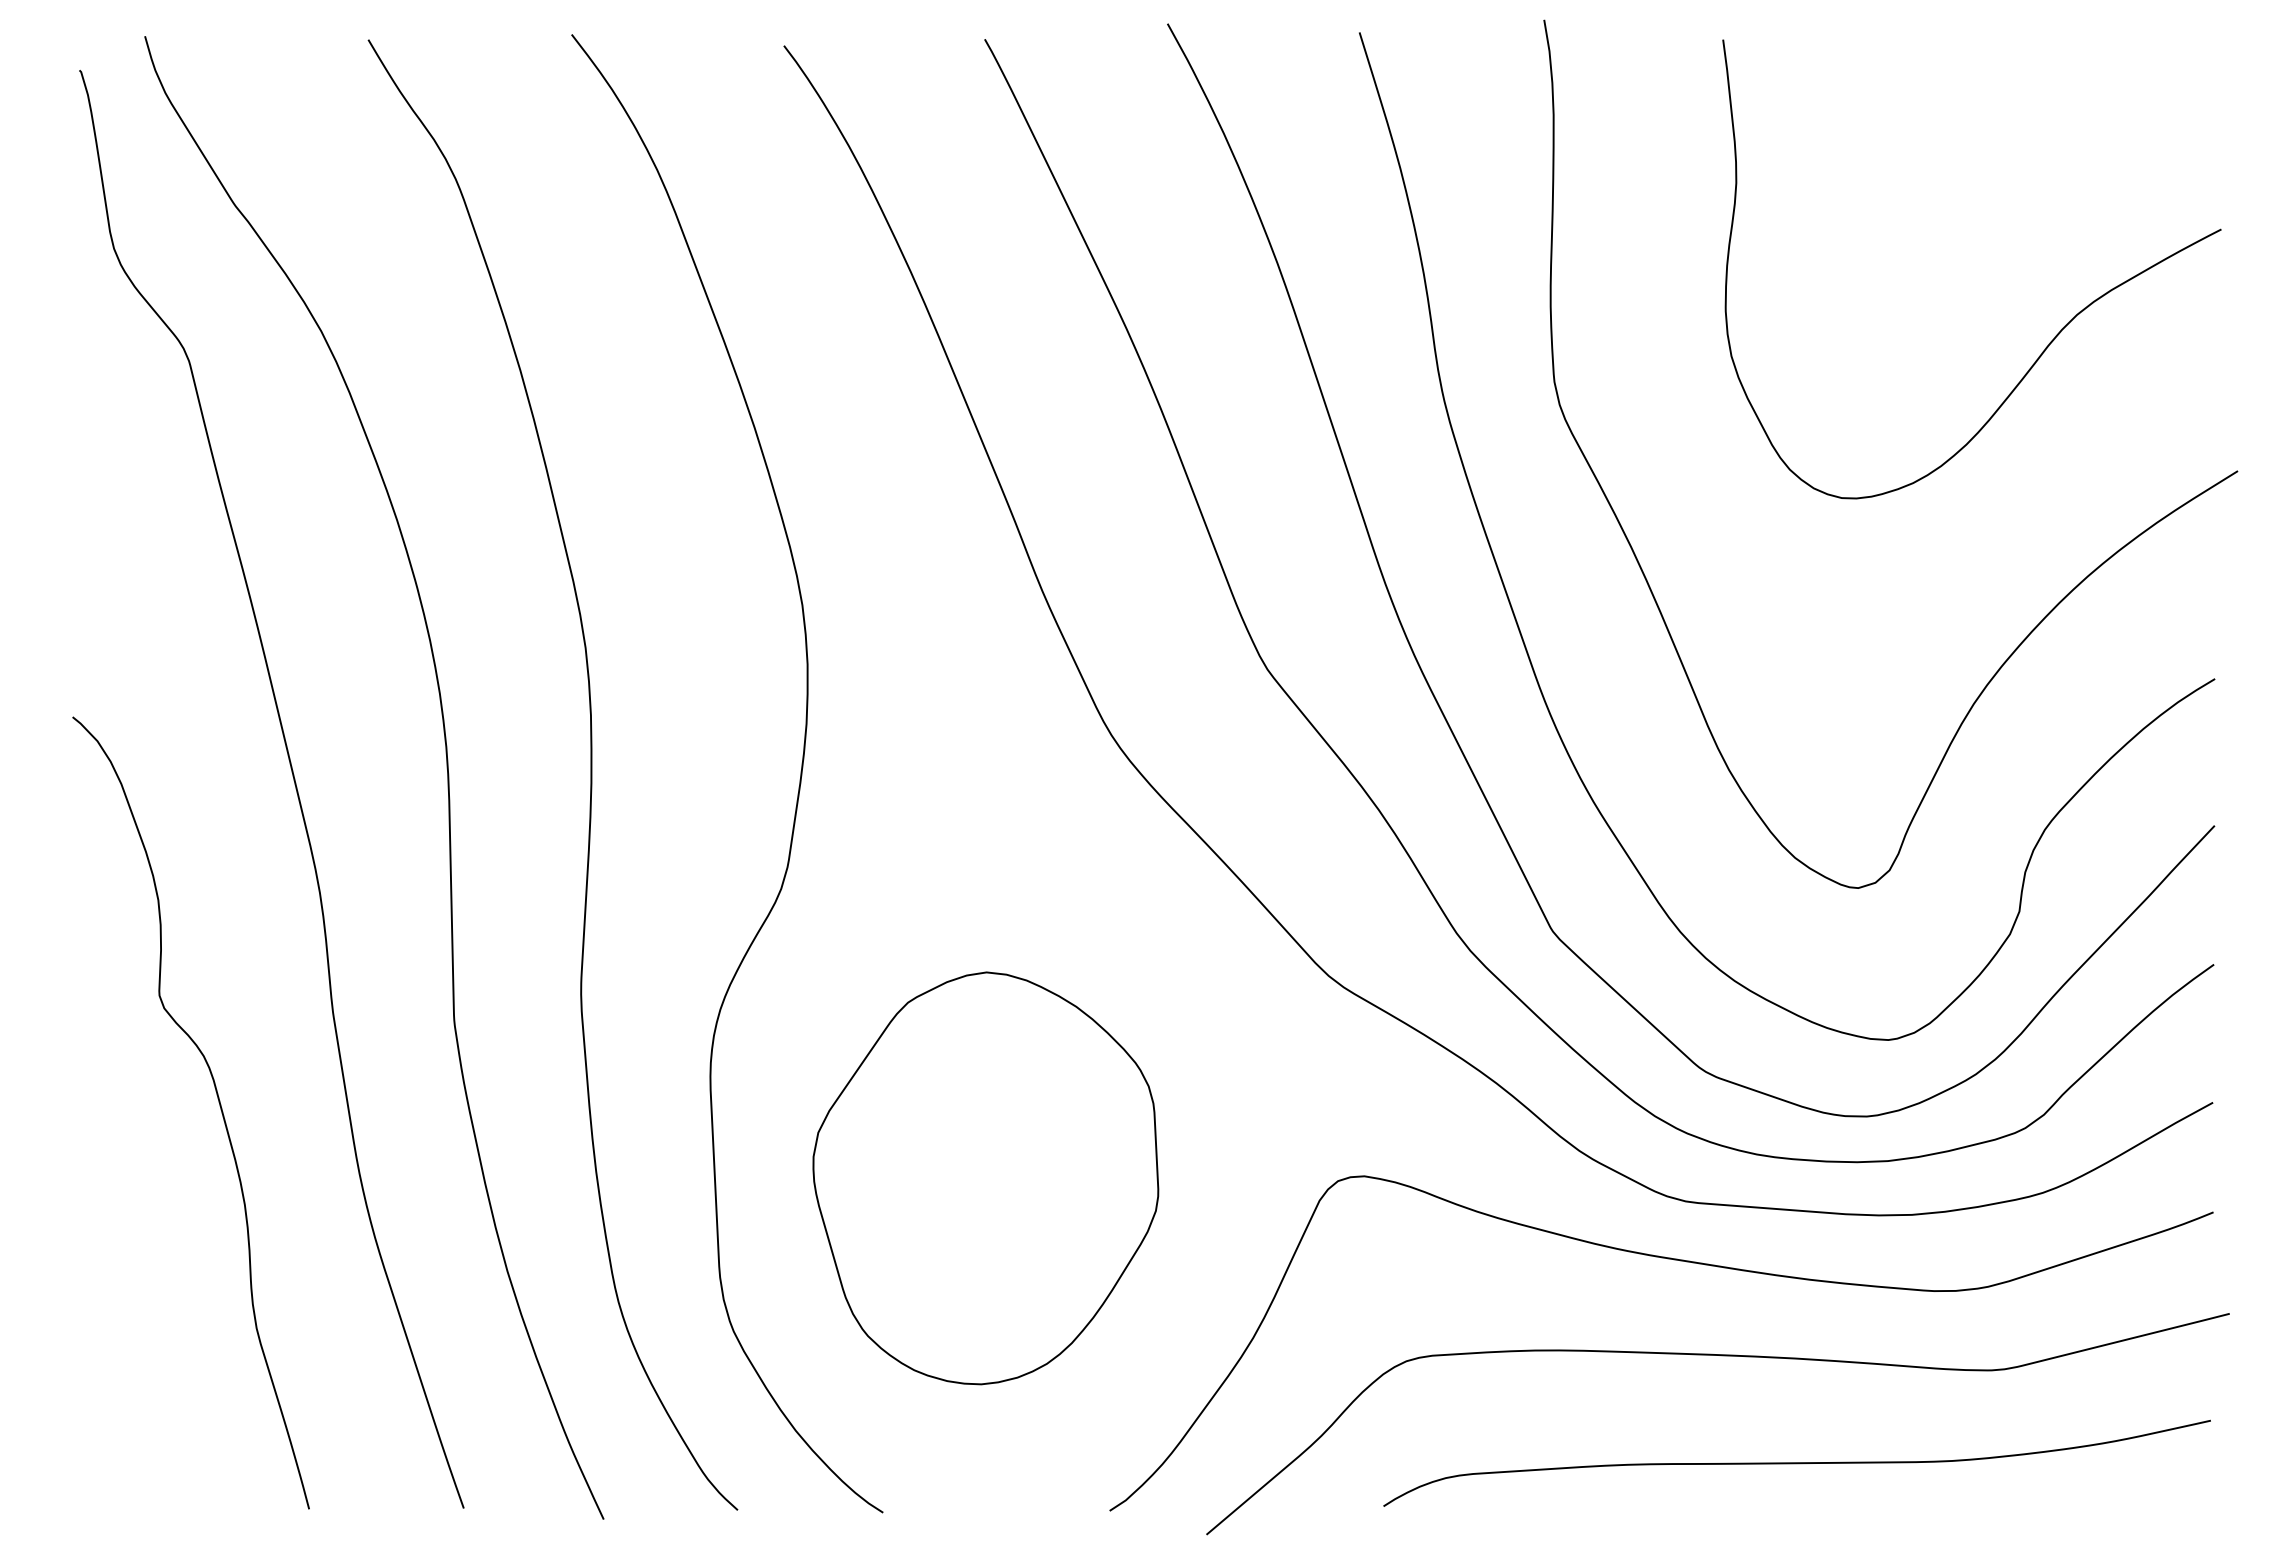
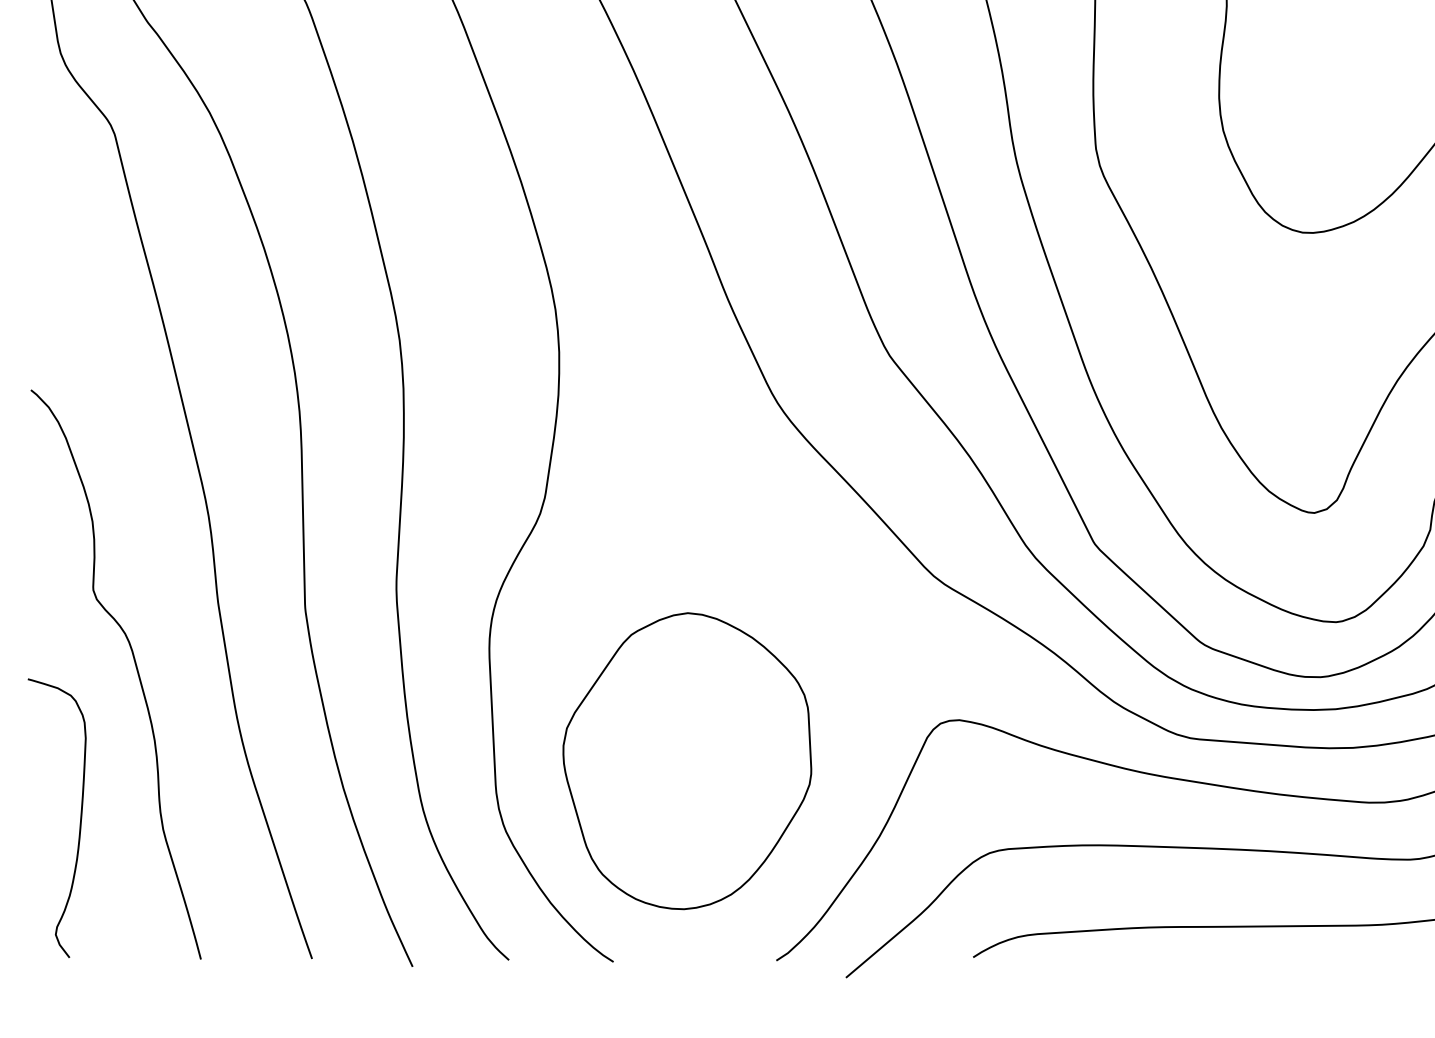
part: (985, 1178) -> (687, 761), moved
curve: (141, 1312) -> (80, 818), added

